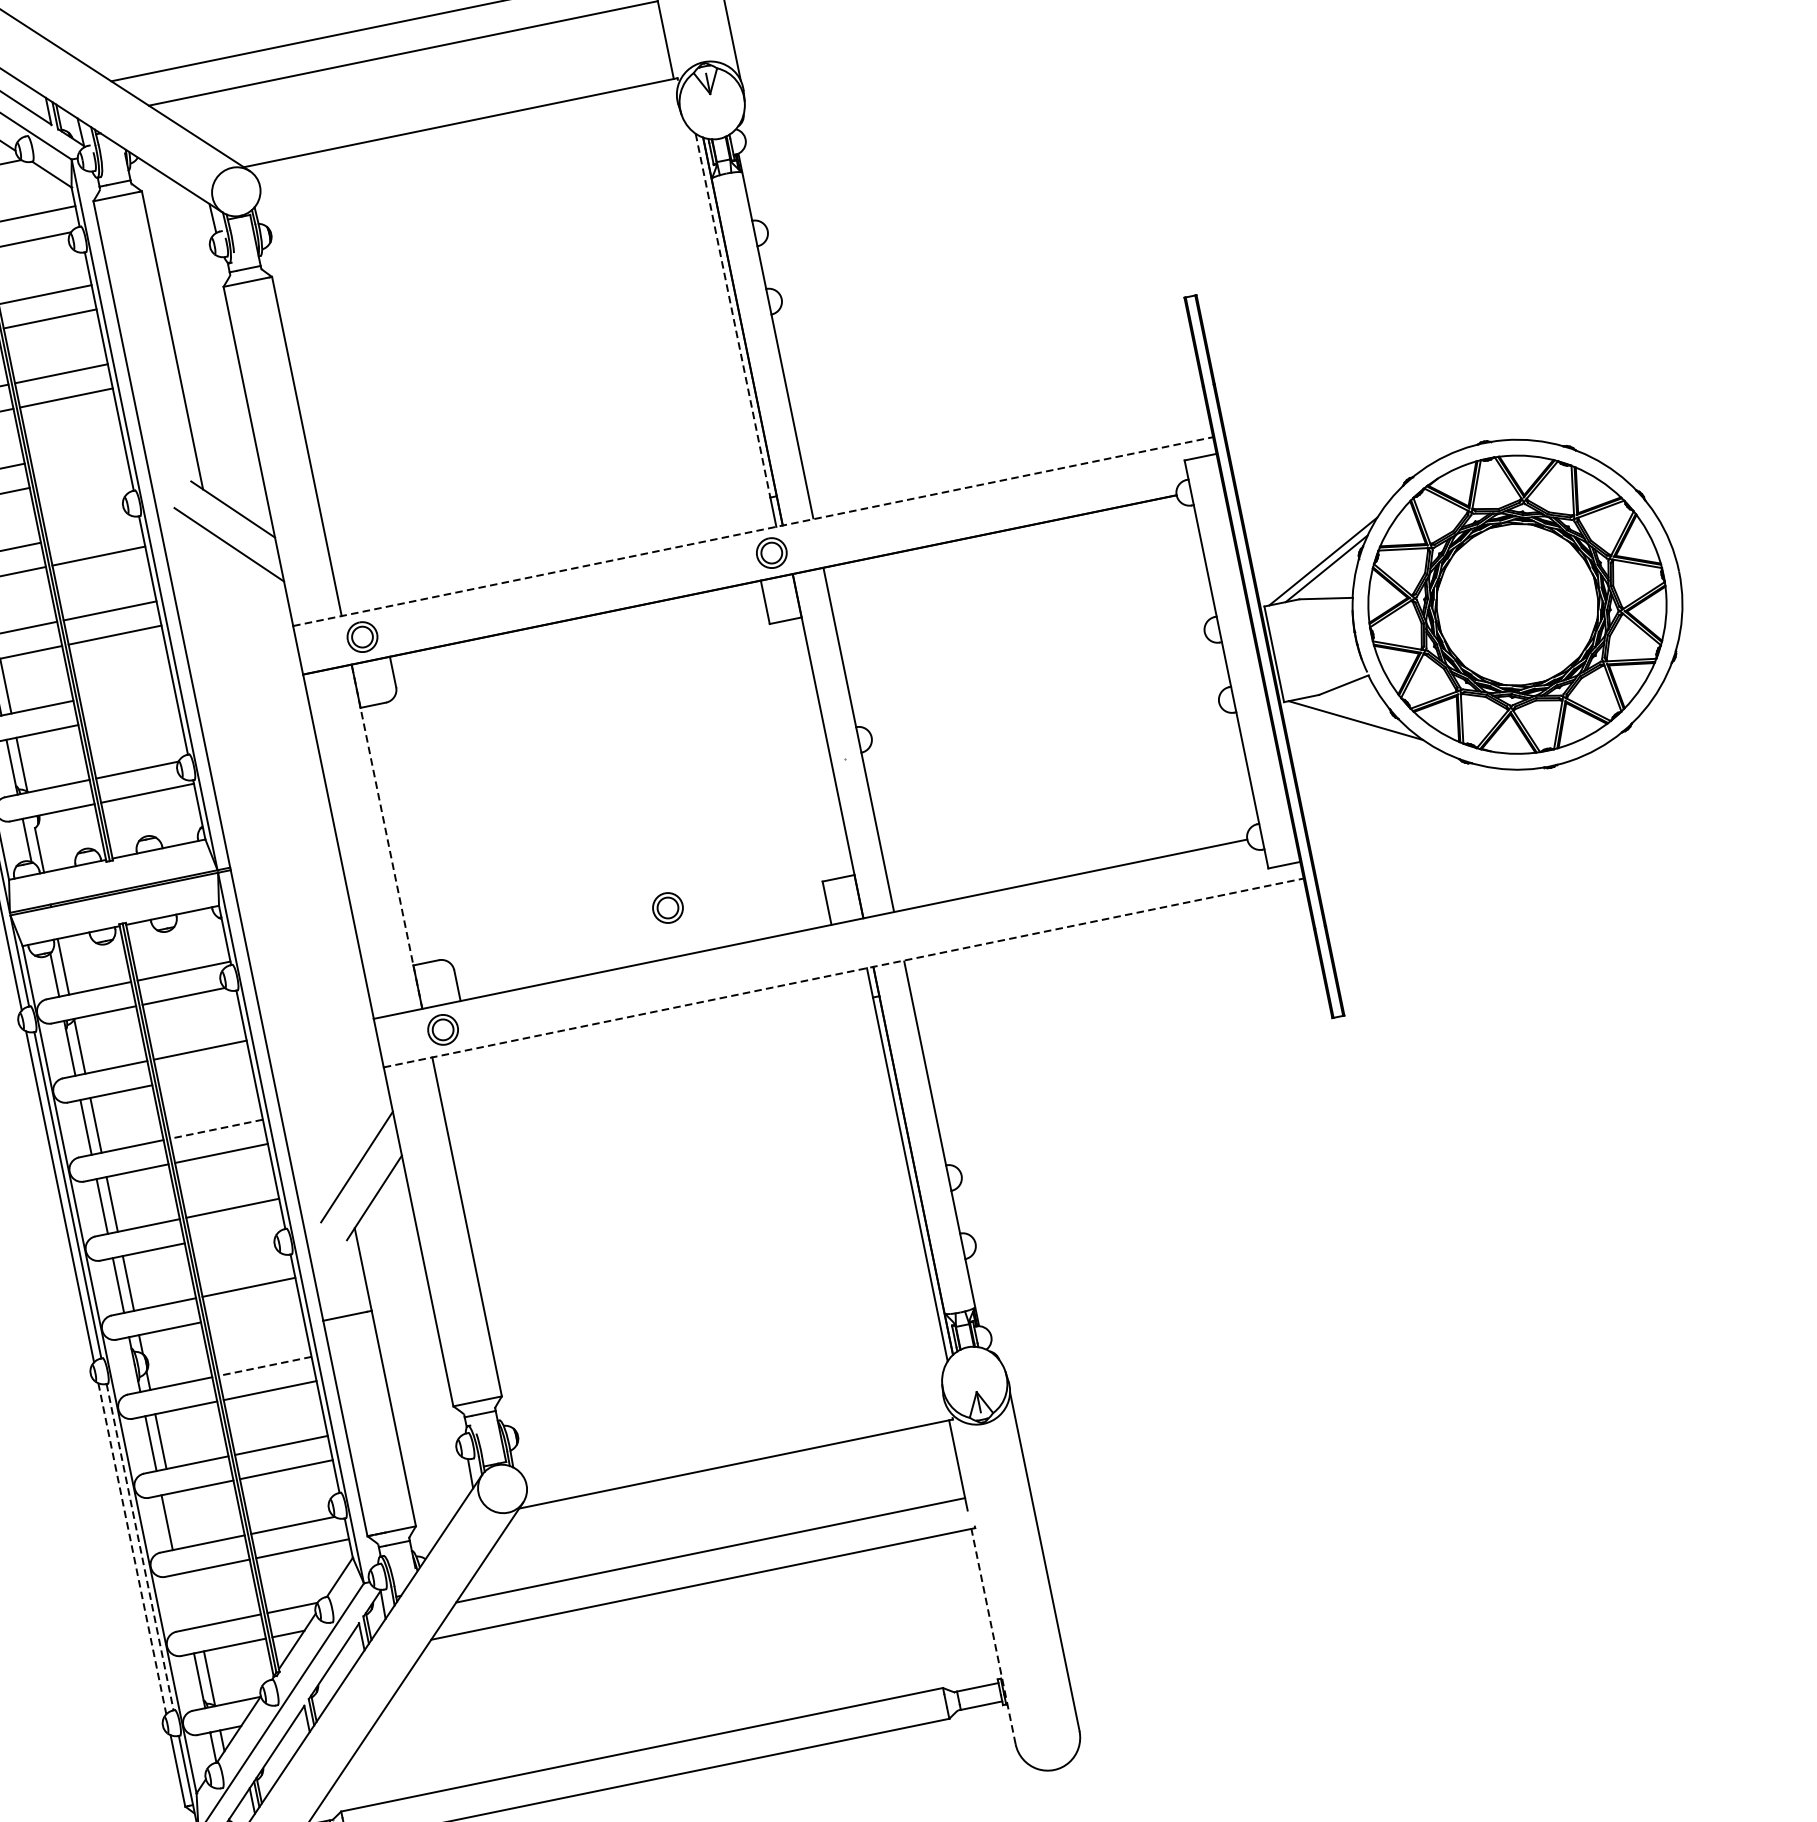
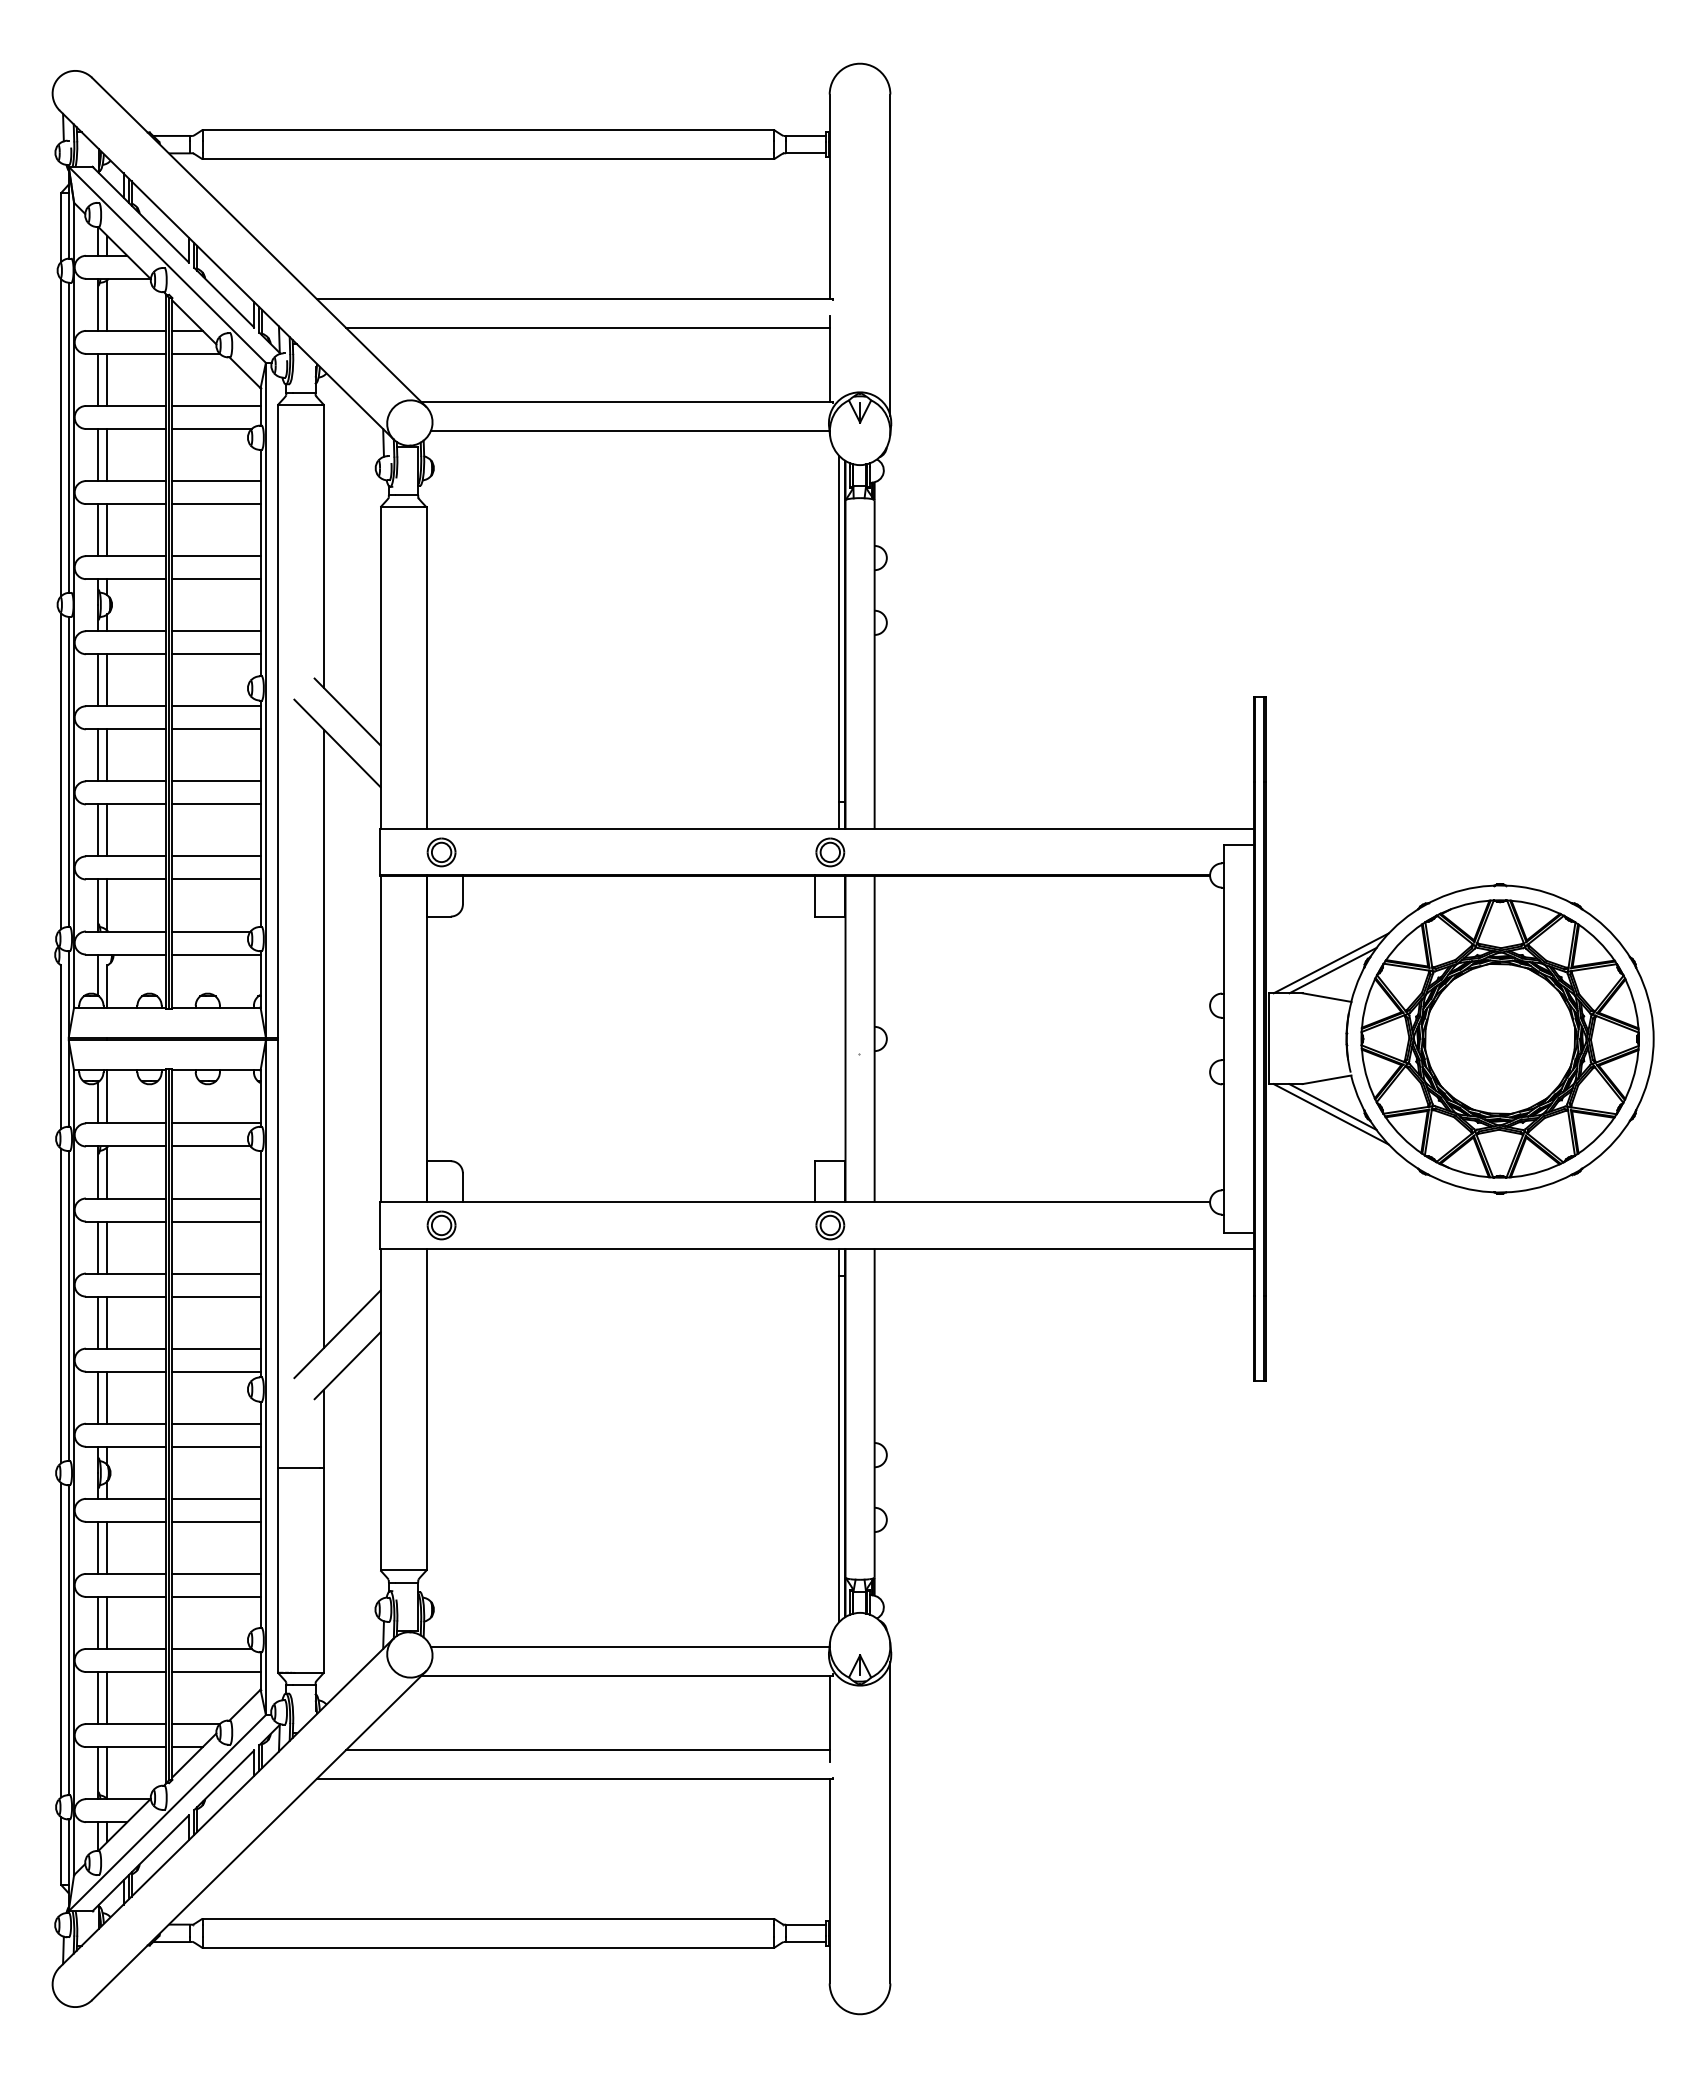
line: (469, 153) -> (629, 431), added
line: (733, 315) -> (839, 628), dashed -> solid
line: (77, 453) -> (216, 631), added
line: (82, 477) -> (216, 654), added
line: (753, 531) -> (817, 829), dashed -> solid
line: (93, 532) -> (216, 706), added
line: (126, 690) -> (216, 856), added
line: (1355, 712) -> (1332, 1106), added
line: (131, 714) -> (216, 879), added
line: (386, 836) -> (426, 1038), dashed -> solid
line: (278, 858) -> (323, 1038), added
part: (668, 908) -> (830, 1225), moved
line: (843, 972) -> (817, 1248), dashed -> solid
line: (205, 1074) -> (216, 1221), added
line: (216, 1129) -> (216, 1273), dashed -> solid
line: (237, 1232) -> (216, 1371), added
line: (253, 1311) -> (216, 1446), added
line: (265, 1366) -> (216, 1498), dashed -> solid
line: (731, 1432) -> (629, 1646), added
line: (177, 1520) -> (107, 1622), added
line: (139, 1547) -> (68, 1640), dashed -> solid
line: (132, 1549) -> (61, 1640), dashed -> solid
line: (193, 1600) -> (107, 1698), added
line: (183, 1602) -> (97, 1698), added
line: (993, 1635) -> (829, 1880), dashed -> solid

